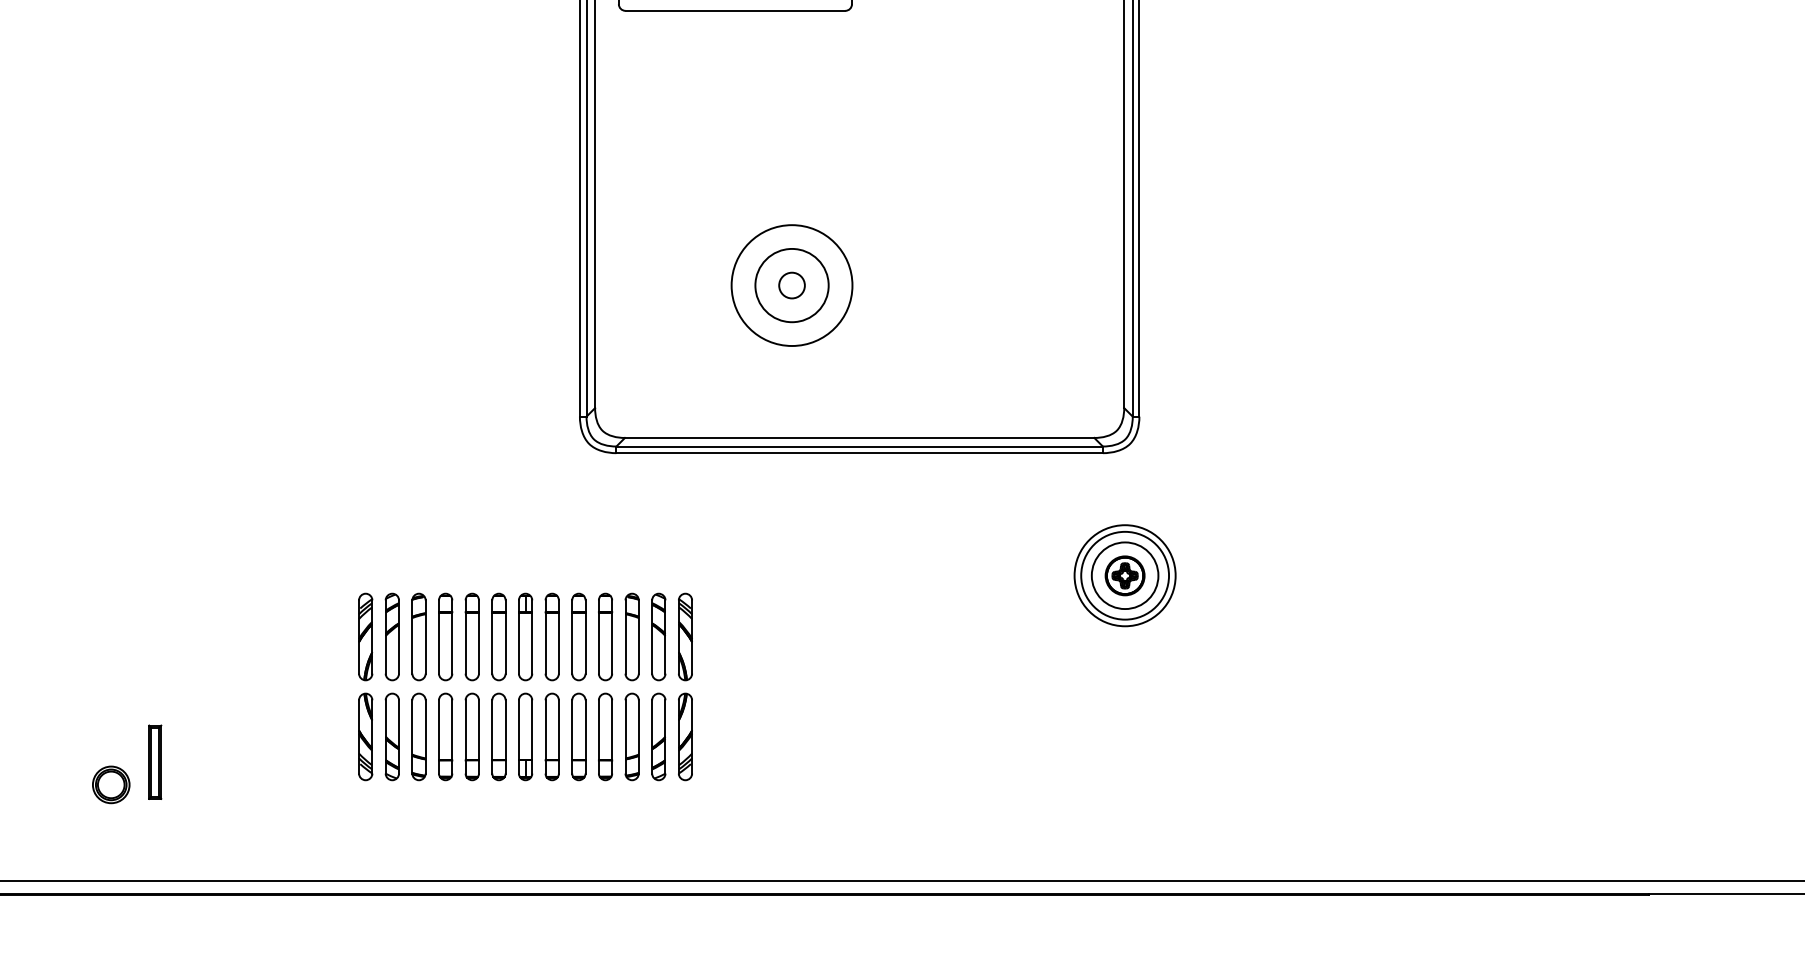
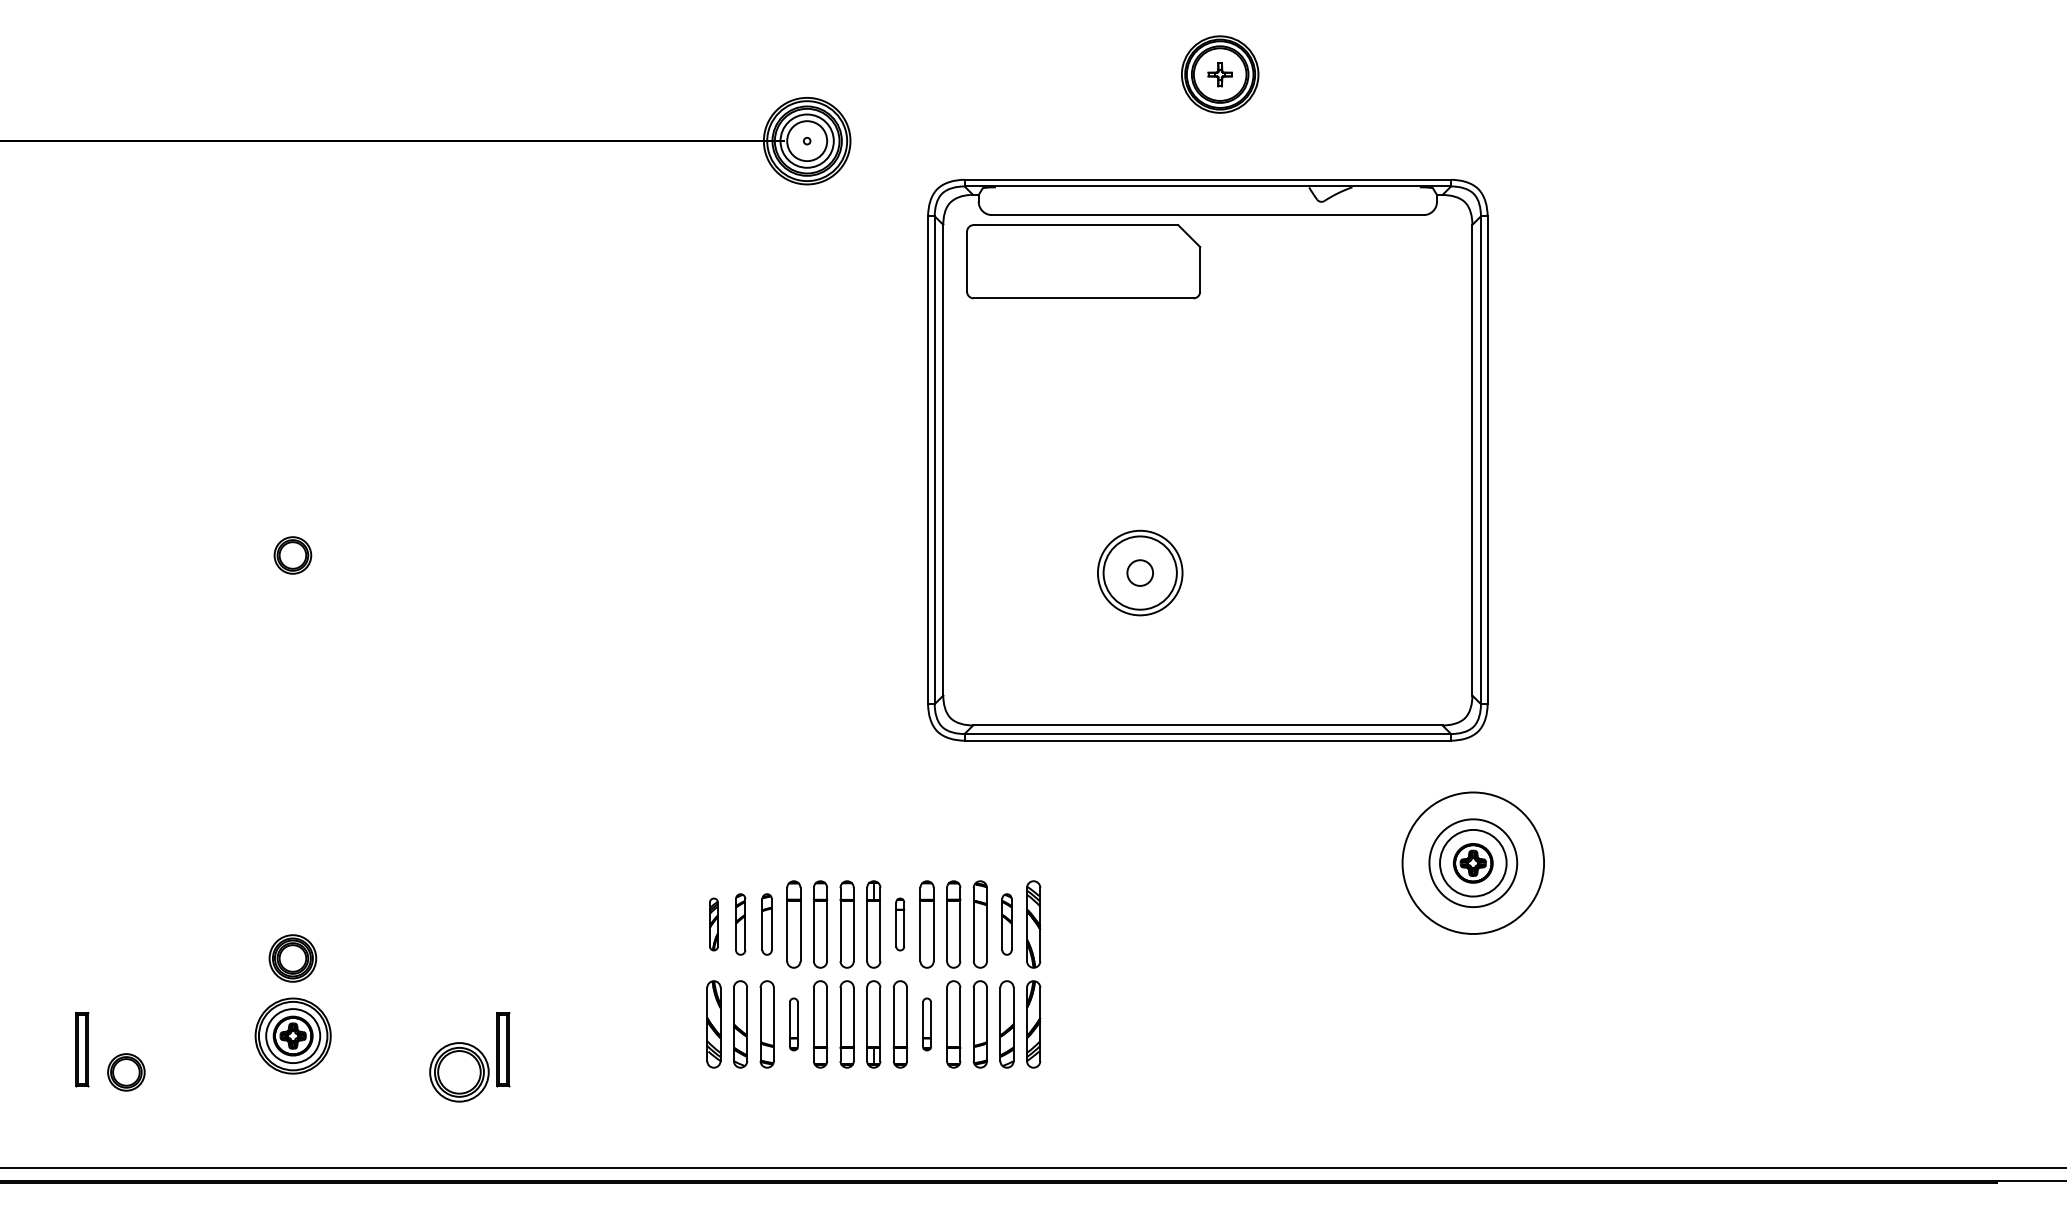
circle: (791, 285) -> (1139, 572), size x0.7
circle: (1124, 575) -> (1472, 862), size x1.4
part: (365, 637) -> (713, 924), size x0.6
part: (392, 637) -> (740, 924), size x0.7
part: (418, 637) -> (766, 924), size x0.7
part: (551, 637) -> (899, 924), size x0.6
part: (658, 637) -> (1006, 924), size x0.7
part: (445, 737) -> (793, 1024), size x0.6
part: (578, 737) -> (926, 1024), size x0.6
part: (111, 785) -> (459, 1072), size x1.6

